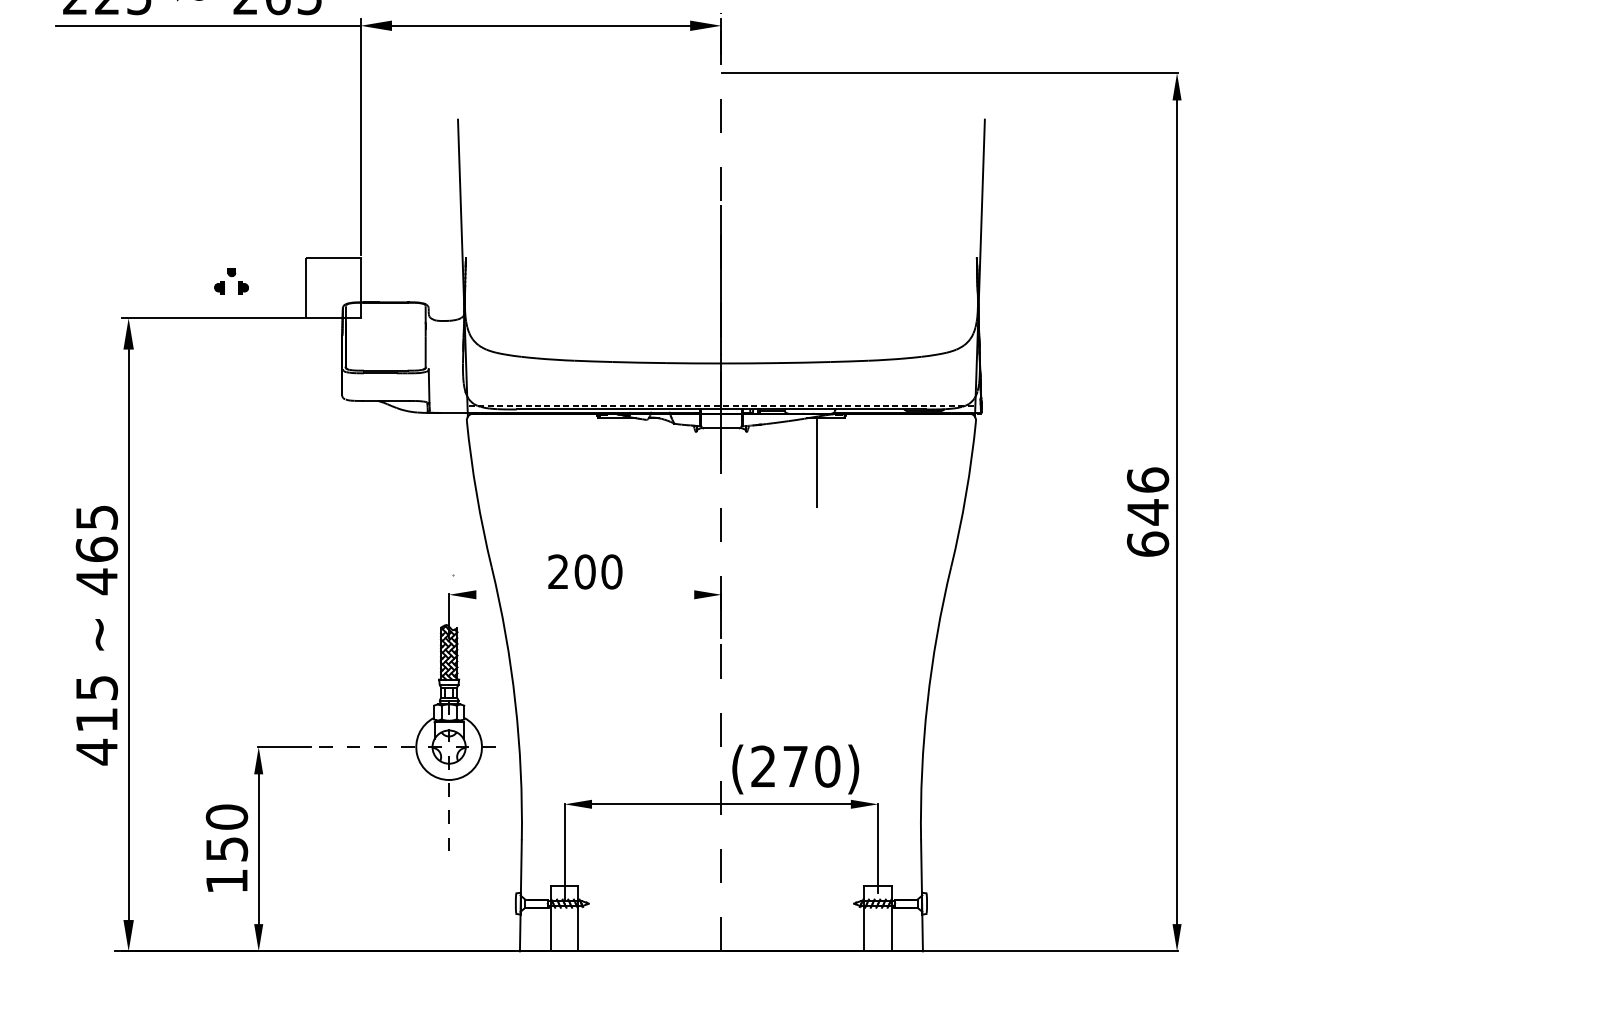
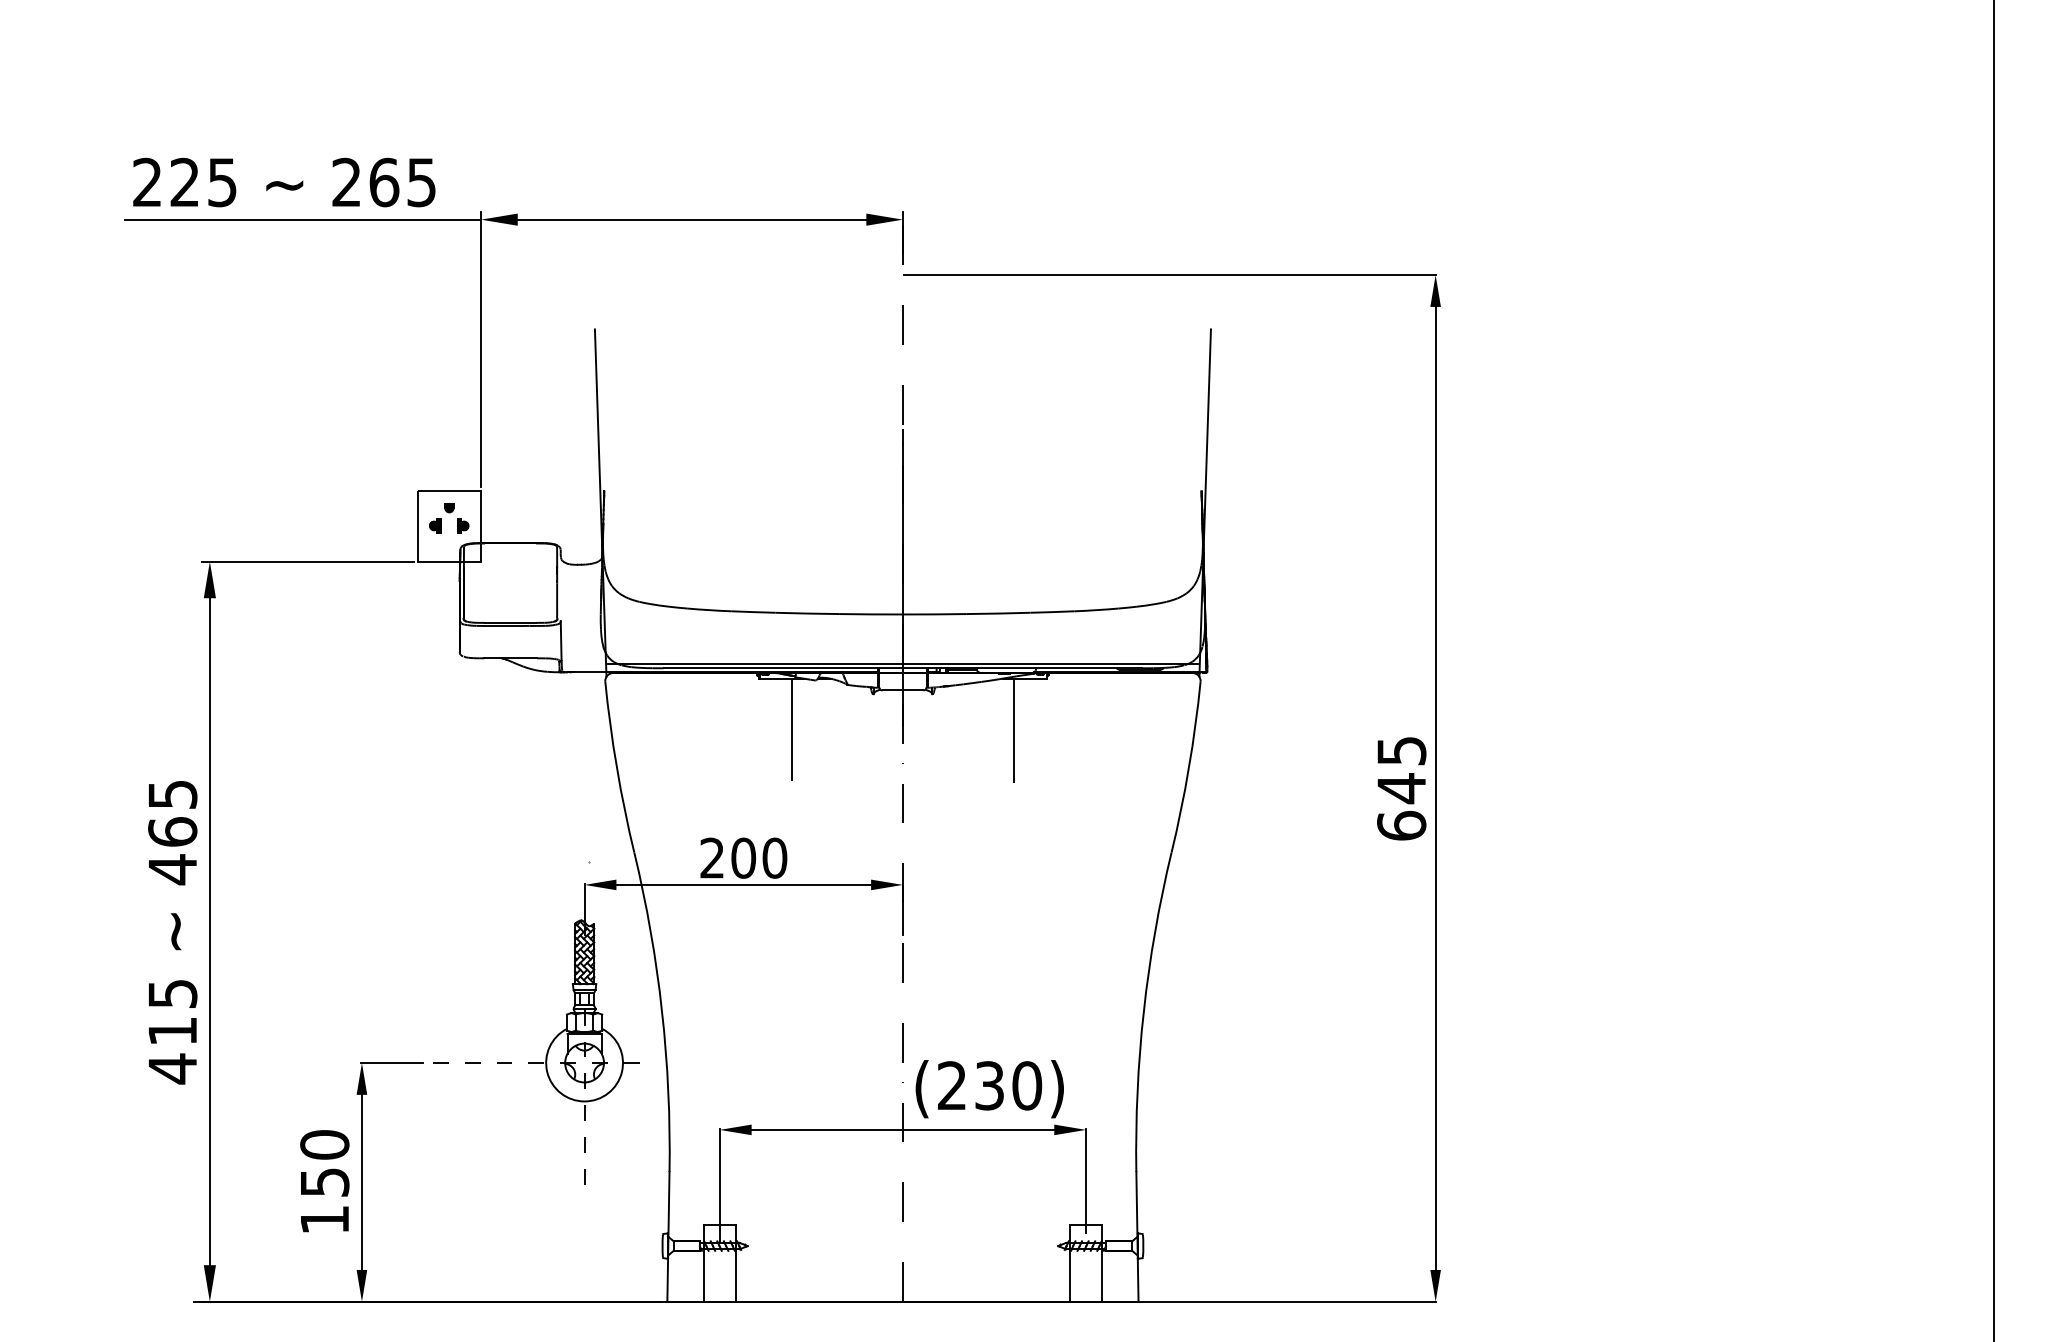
part: (231, 281) -> (449, 518), moved
line: (721, 405) -> (902, 663), dashed -> solid
line: (626, 461) -> (791, 729), added
text: (1147, 479) -> (1401, 750), 646 -> 645
line: (585, 594) -> (743, 884), added
text: (795, 766) -> (989, 1085), (270) -> (230)

